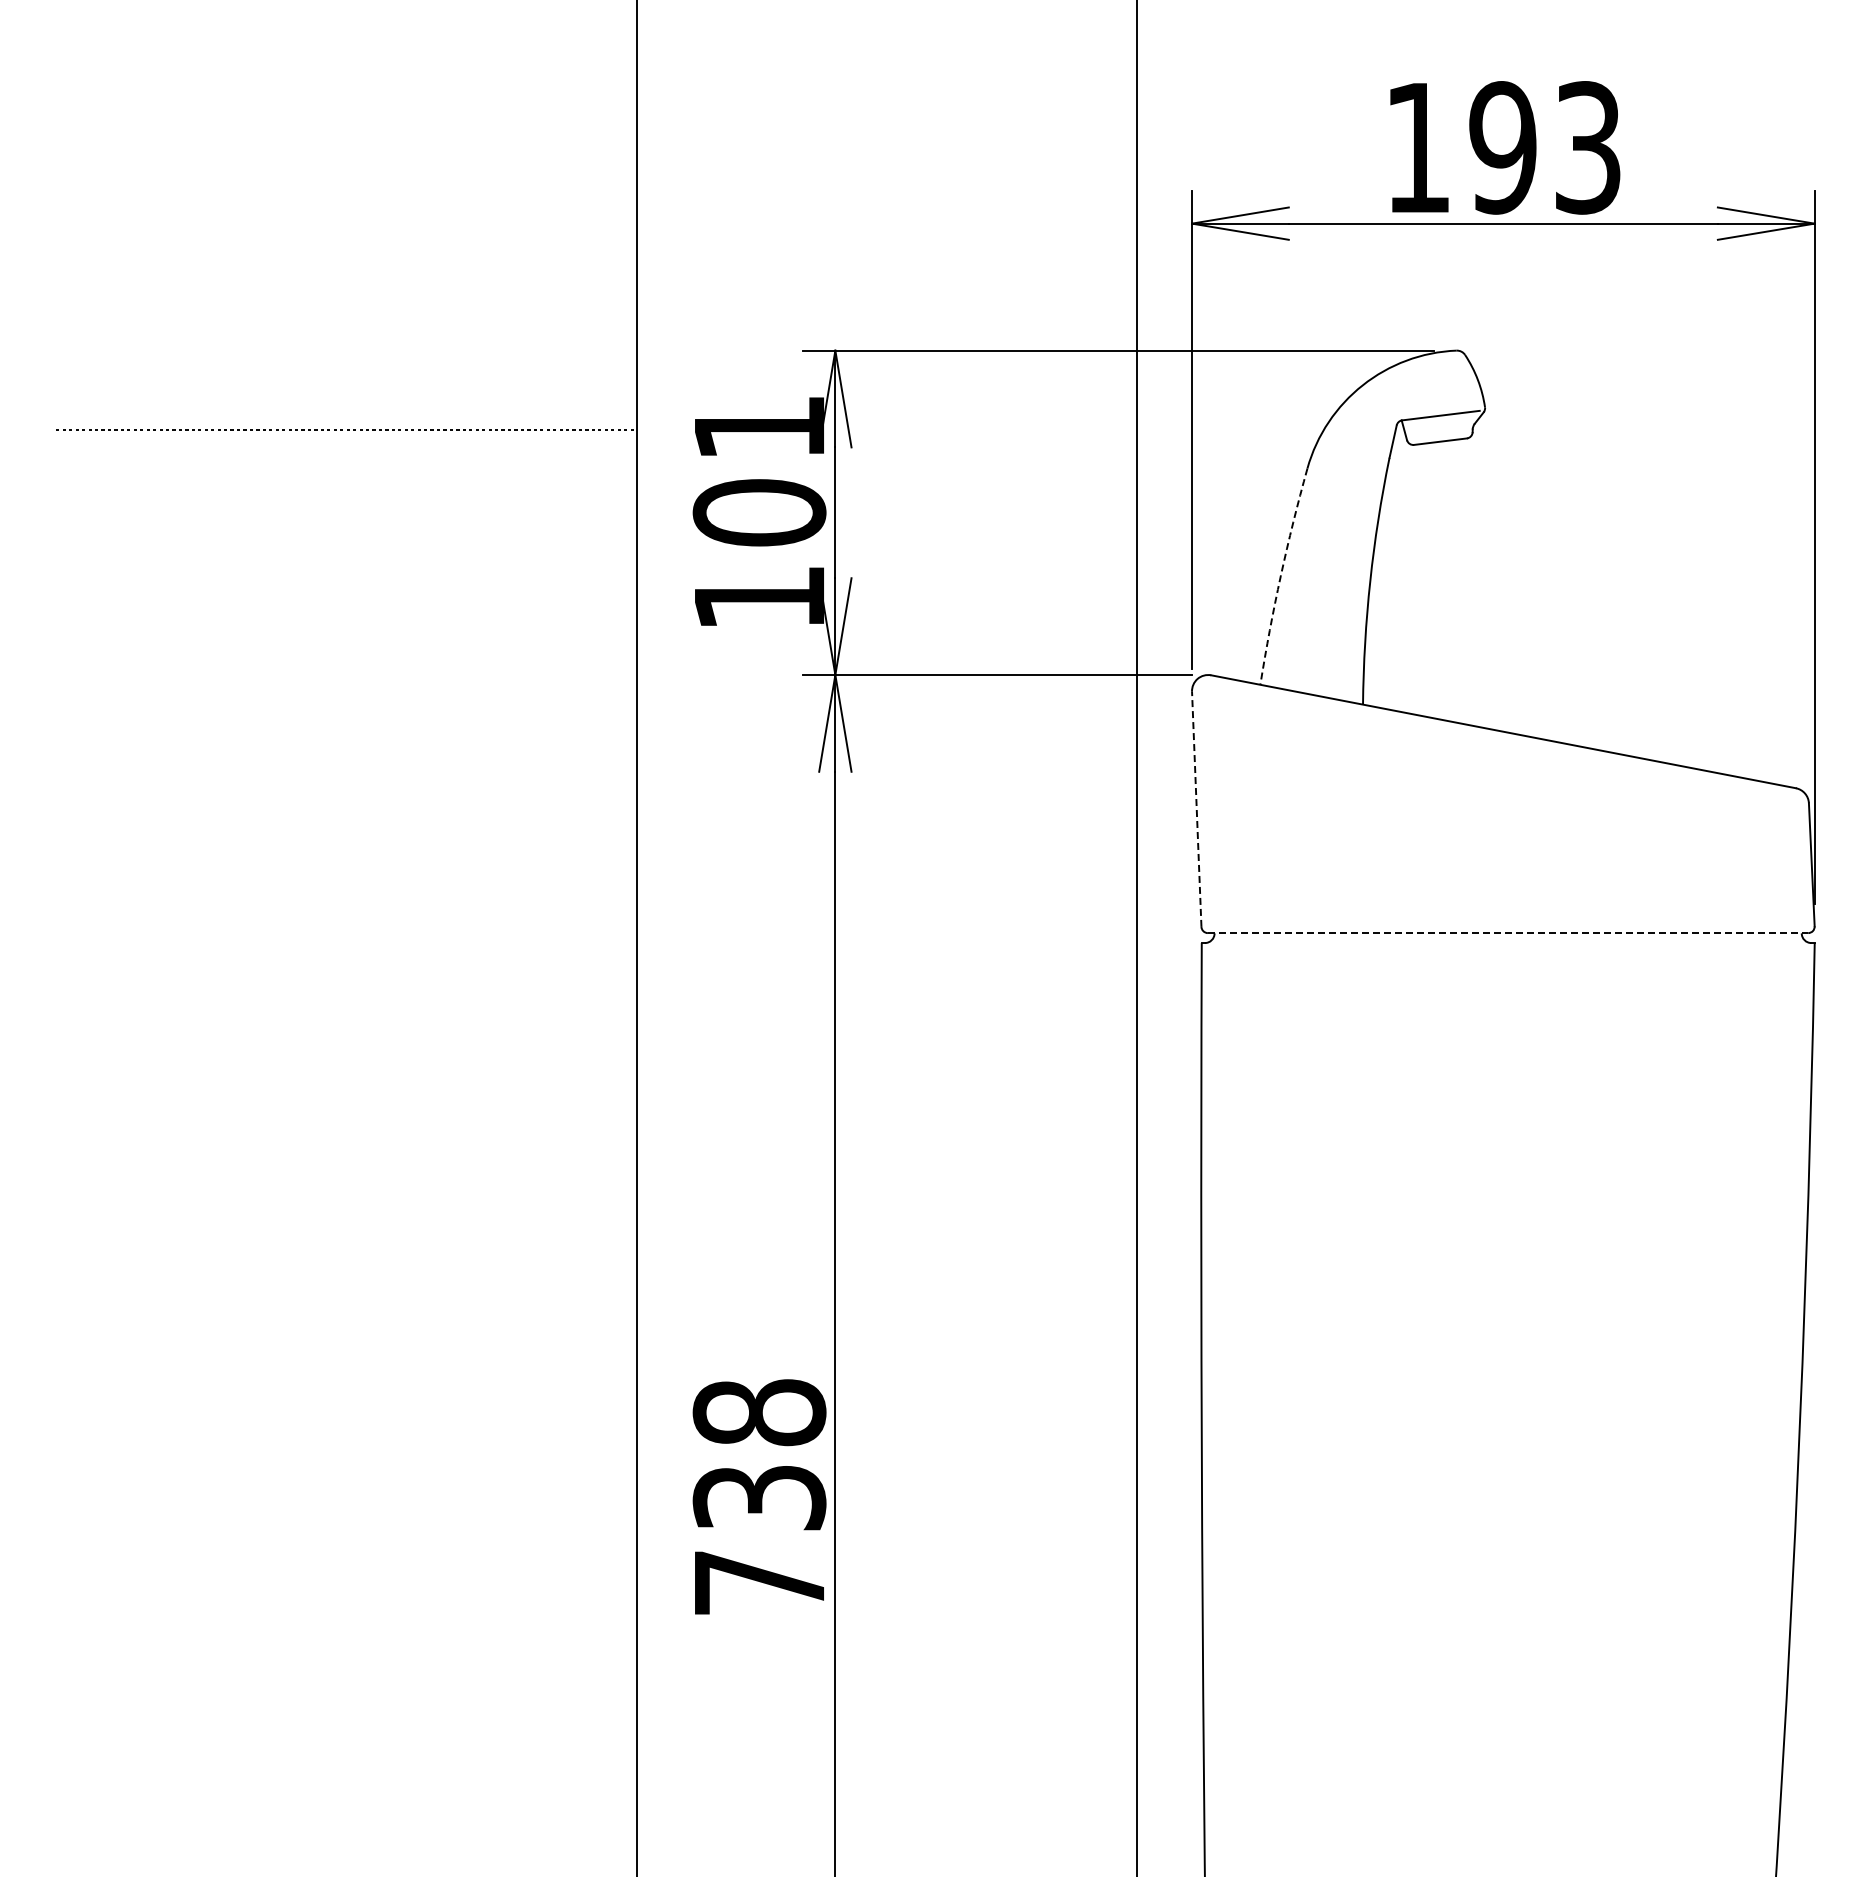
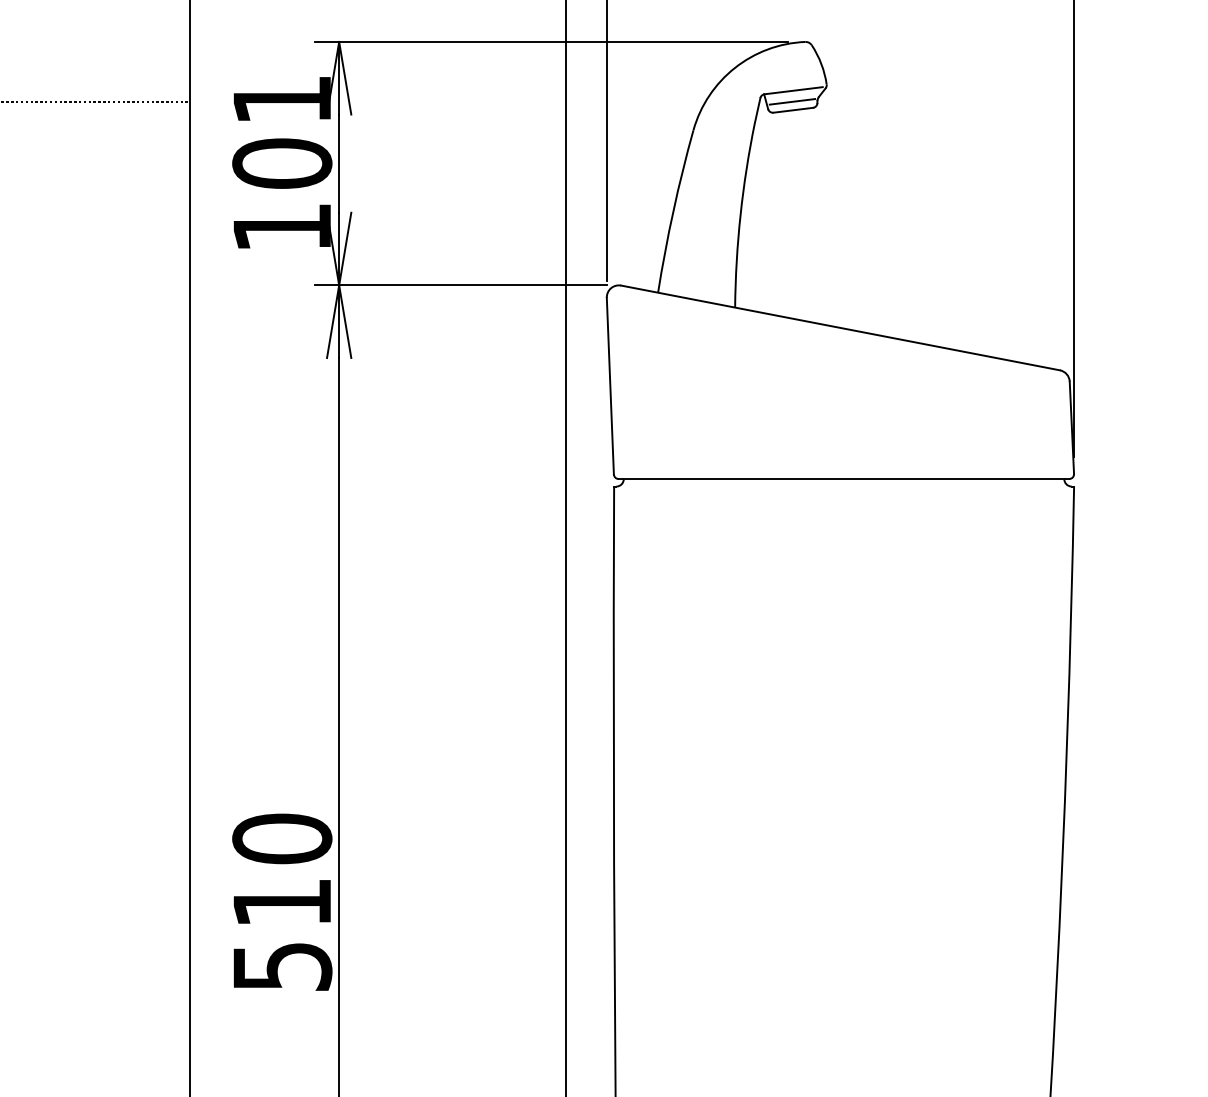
line: (1439, 430) -> (792, 101), added
arc: (1280, 576) -> (673, 211), dashed -> solid
line: (1196, 809) -> (610, 386), dashed -> solid
line: (1508, 933) -> (844, 479), dashed -> solid
text: (759, 1497) -> (282, 902), 738 -> 510

